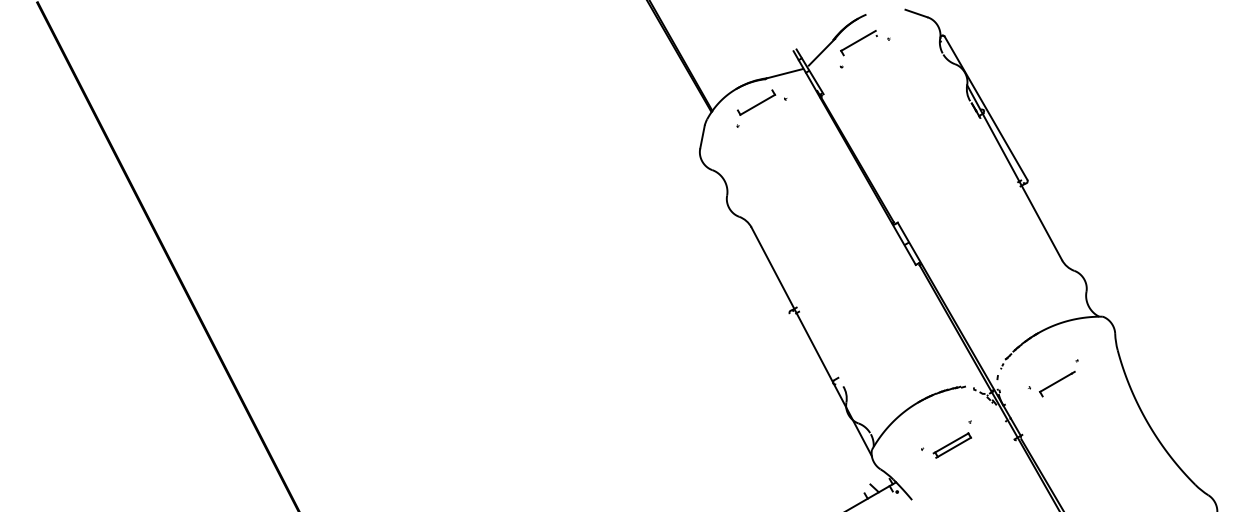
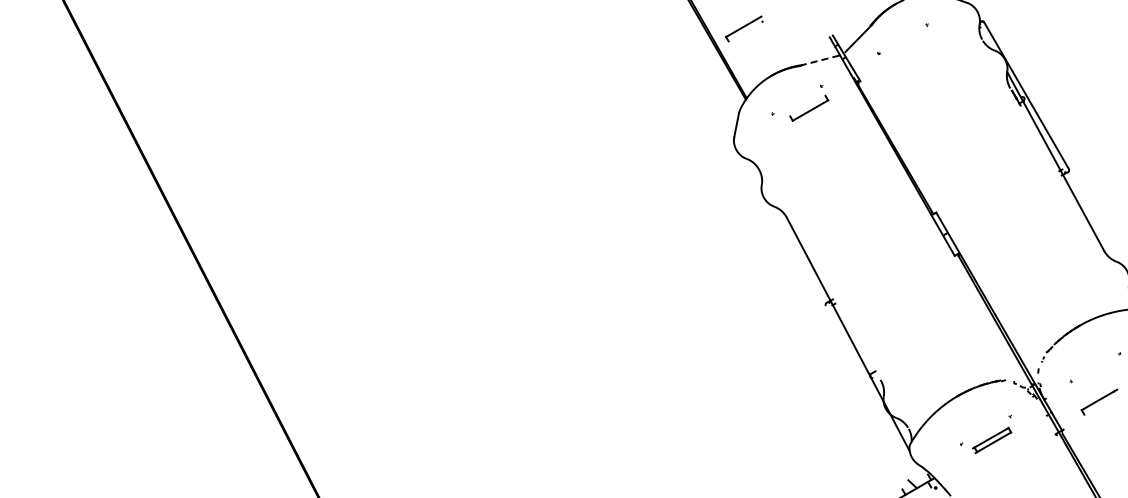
part: (858, 43) -> (743, 29), moved
line: (784, 73) -> (820, 60), solid -> dashed
part: (756, 102) -> (809, 108), moved
part: (1057, 383) -> (1099, 401), moved

